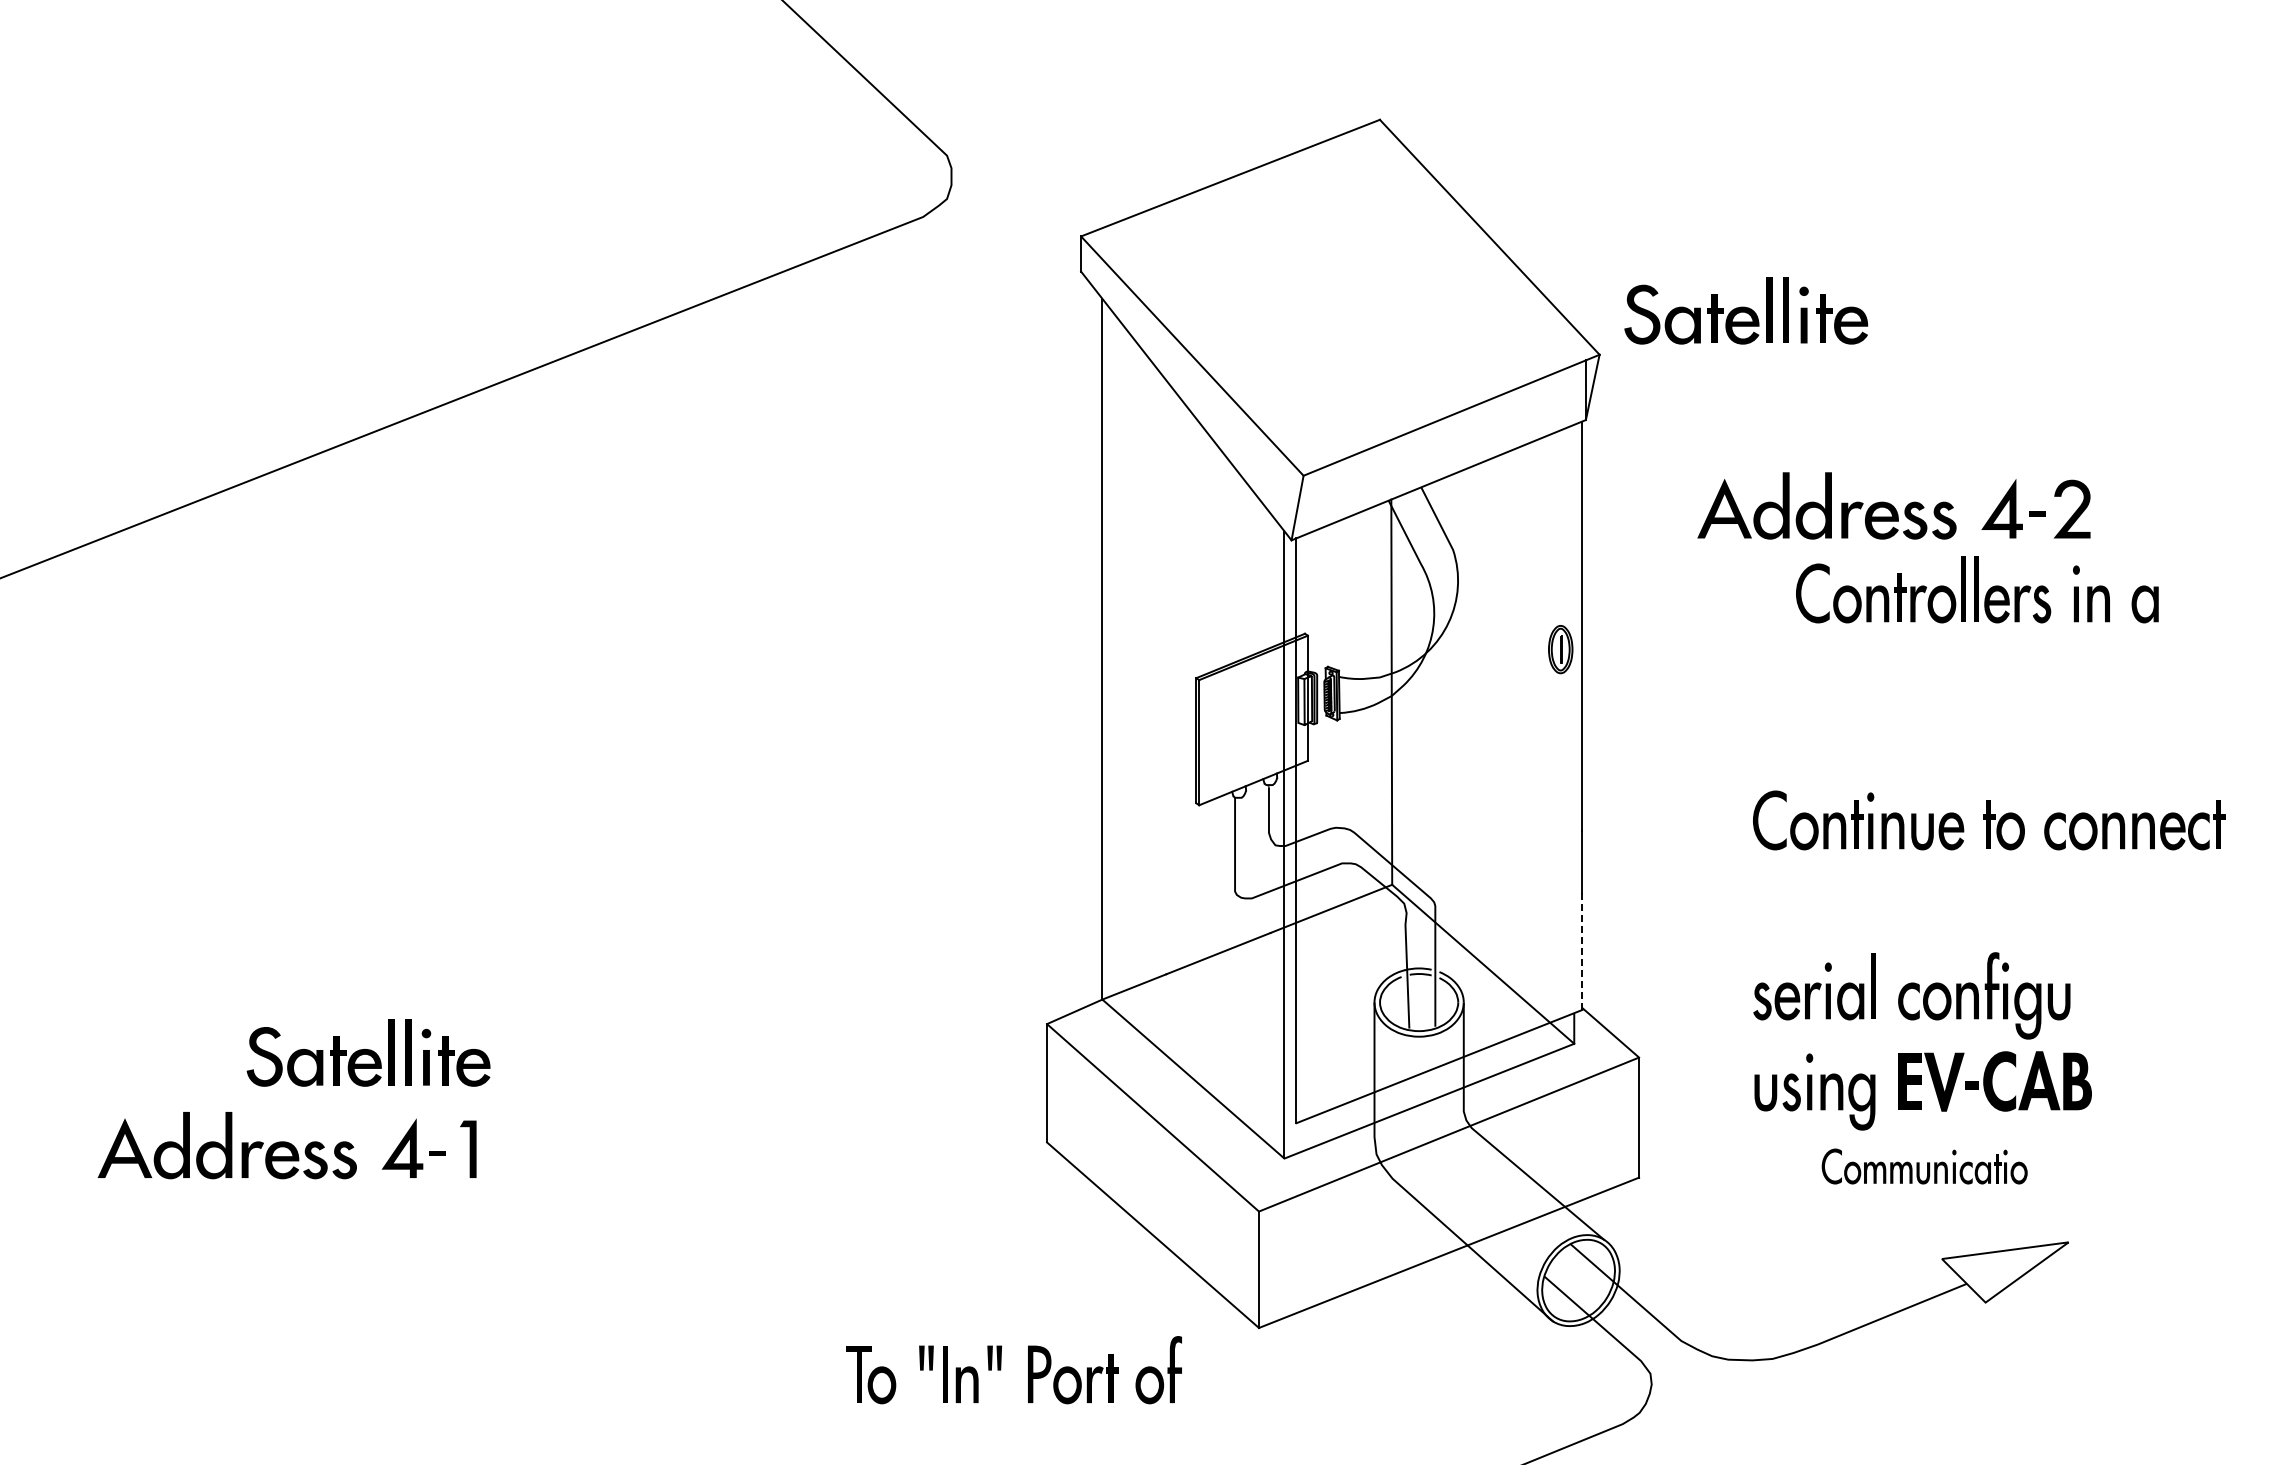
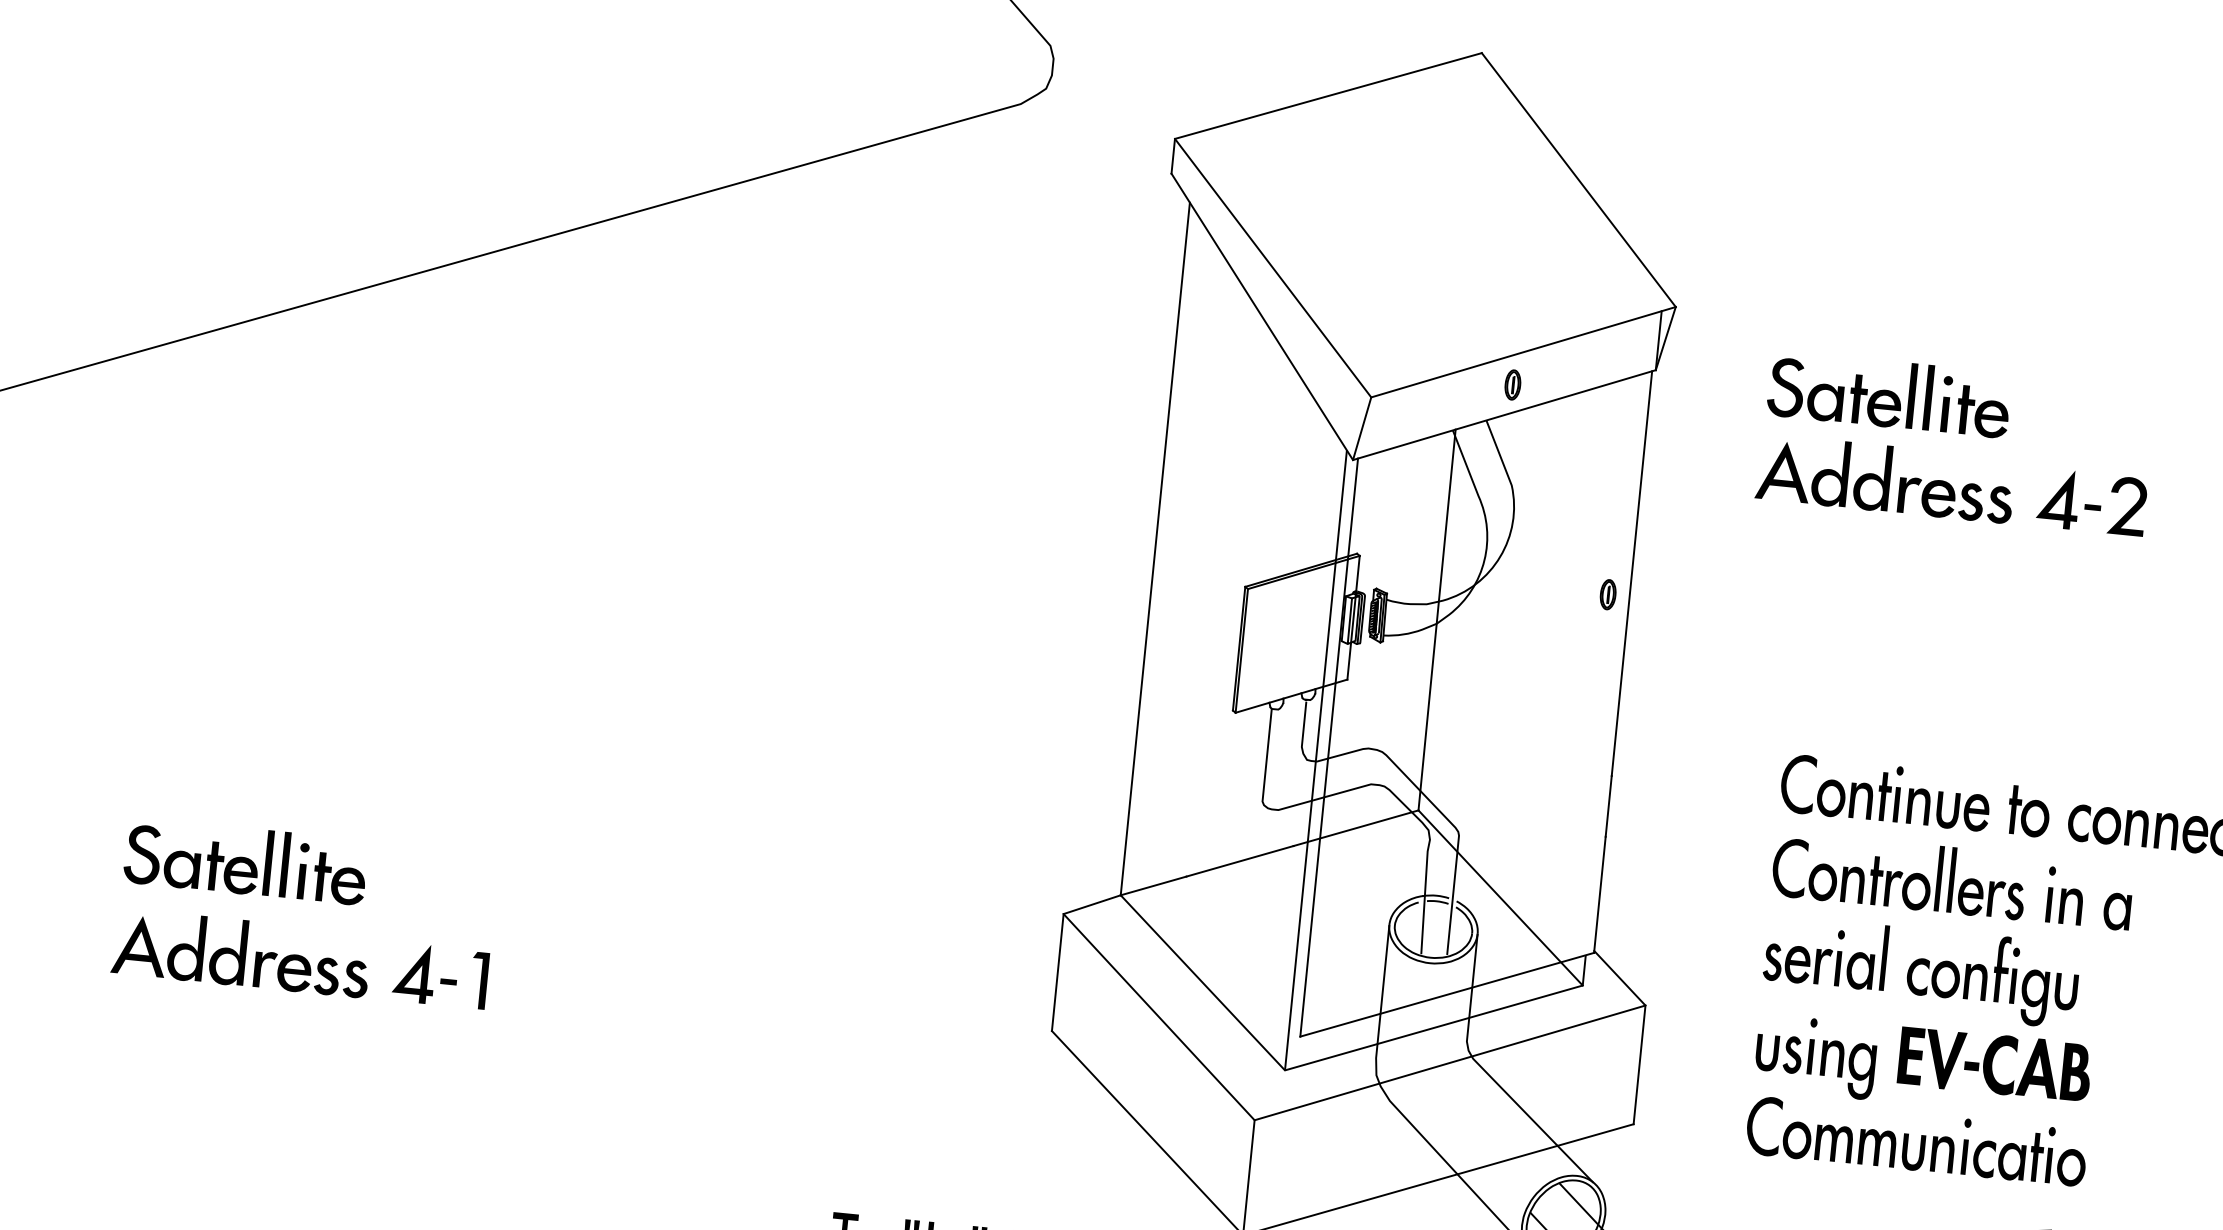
part: (1746, 310) -> (1889, 393), moved
part: (1444, 448) -> (1513, 384), added
part: (1977, 589) -> (1952, 880), moved
part: (1560, 649) -> (1608, 594), size x0.62
line: (1582, 951) -> (1600, 895), dashed -> solid
part: (368, 1052) -> (245, 860), moved
part: (1924, 1166) -> (1916, 1141), size x1.67

